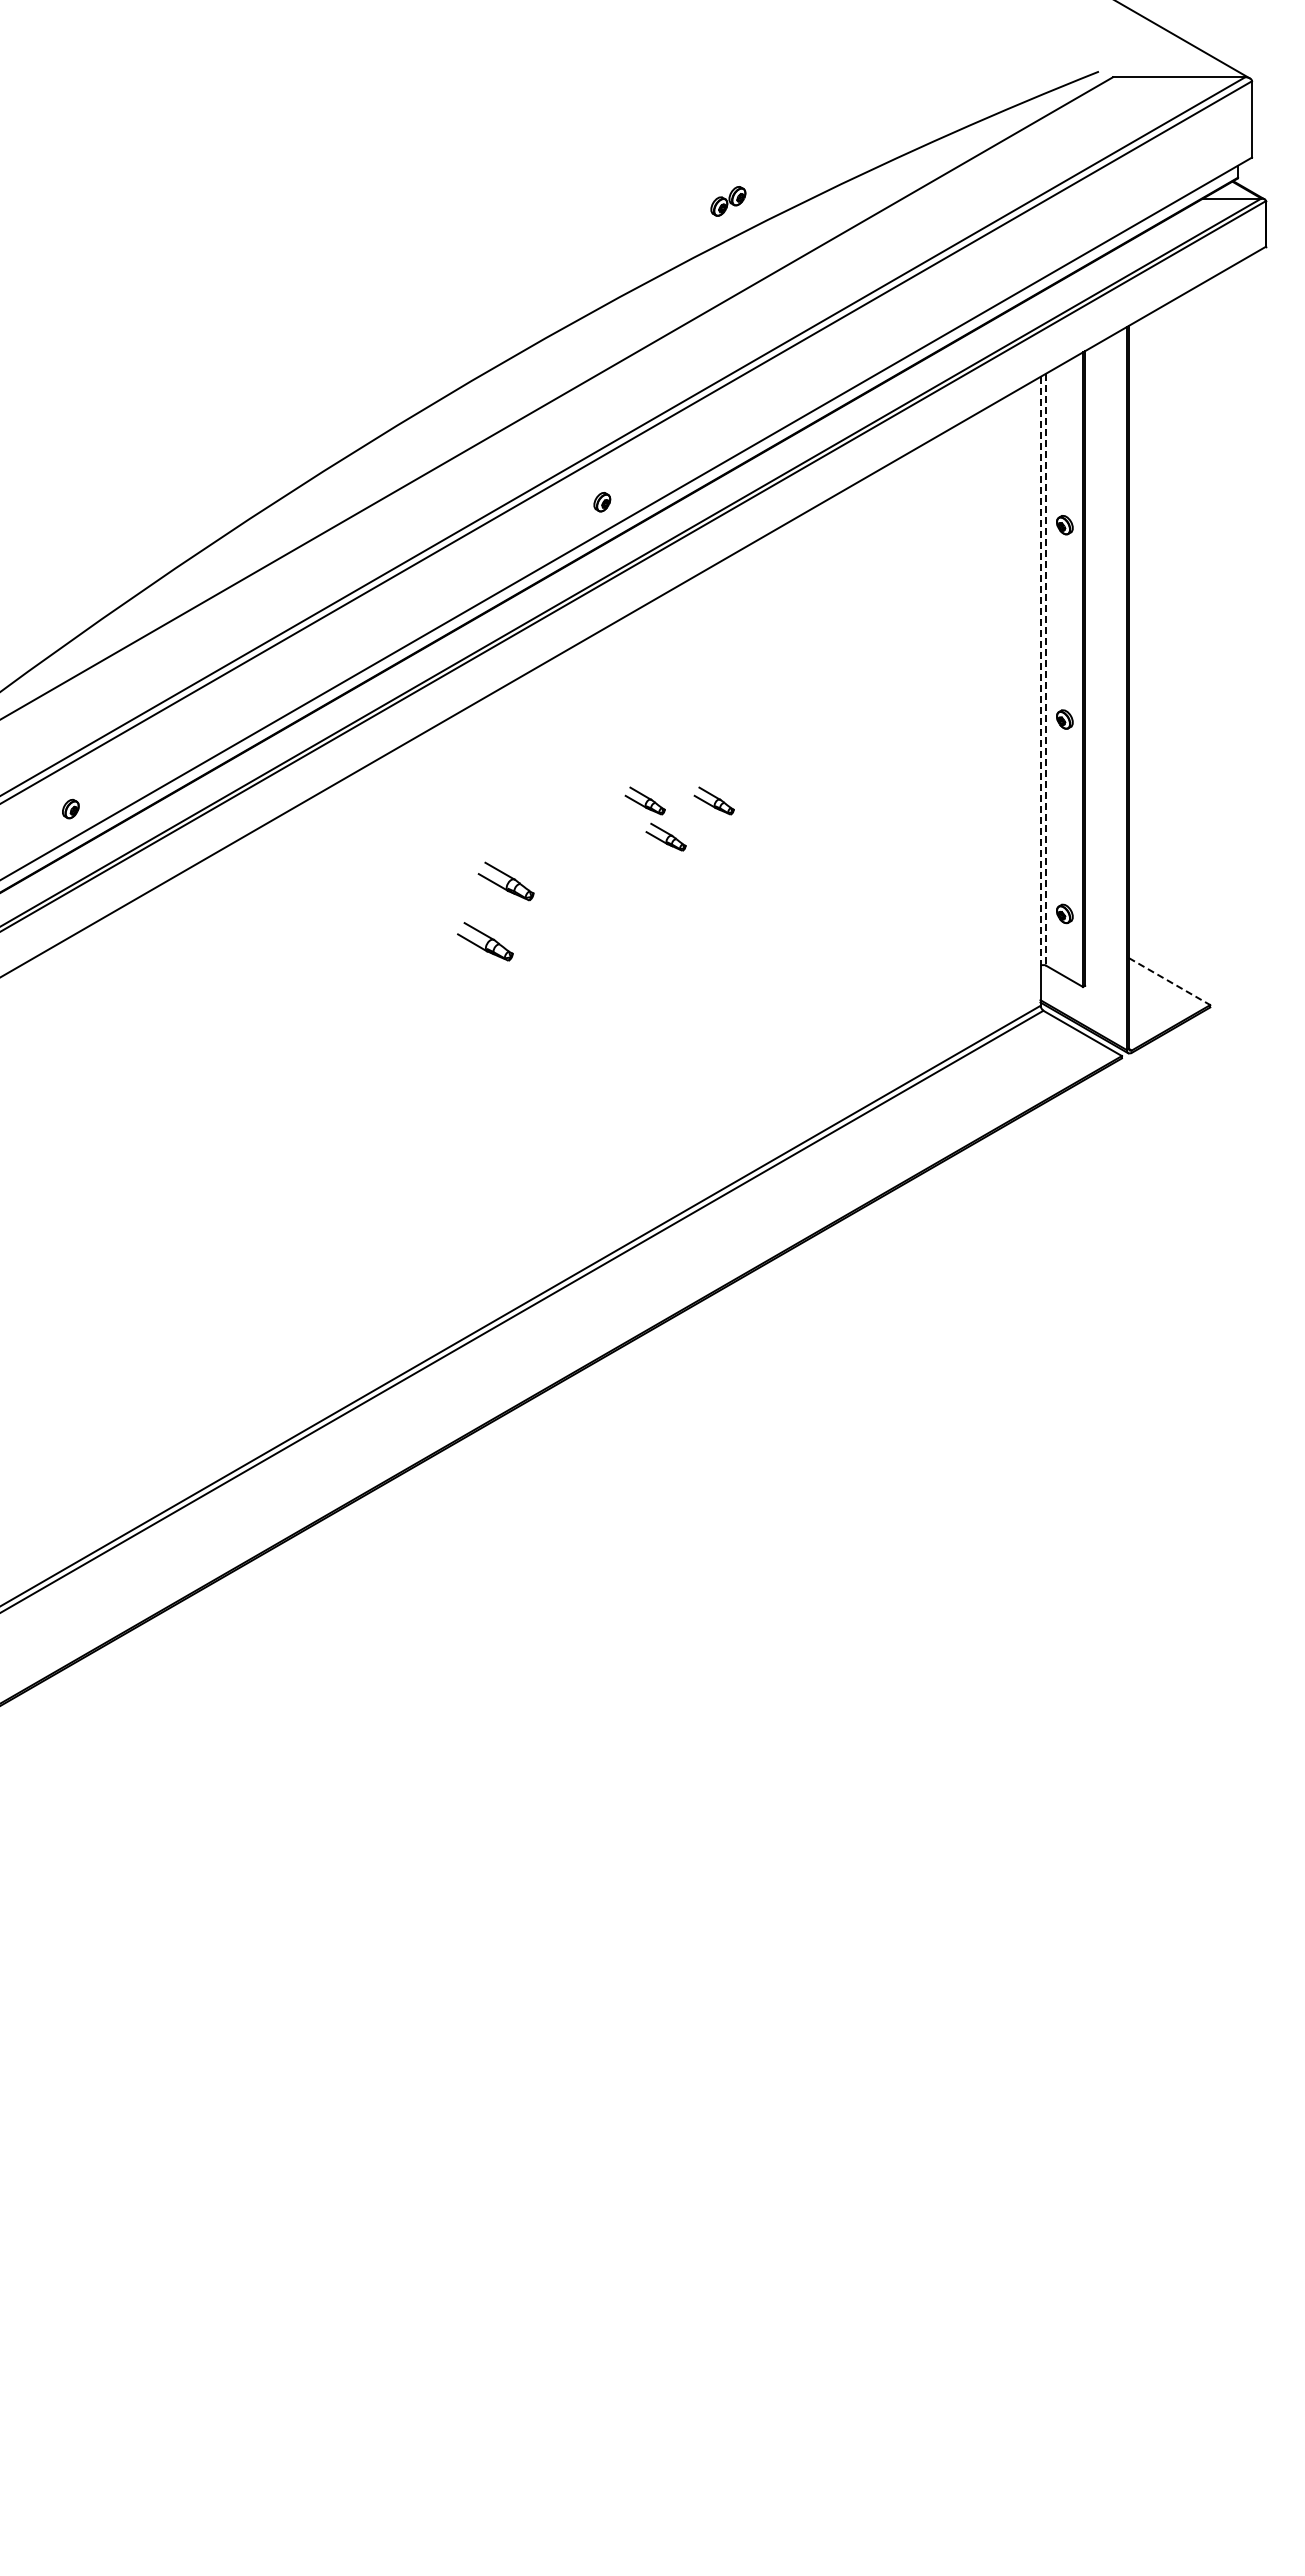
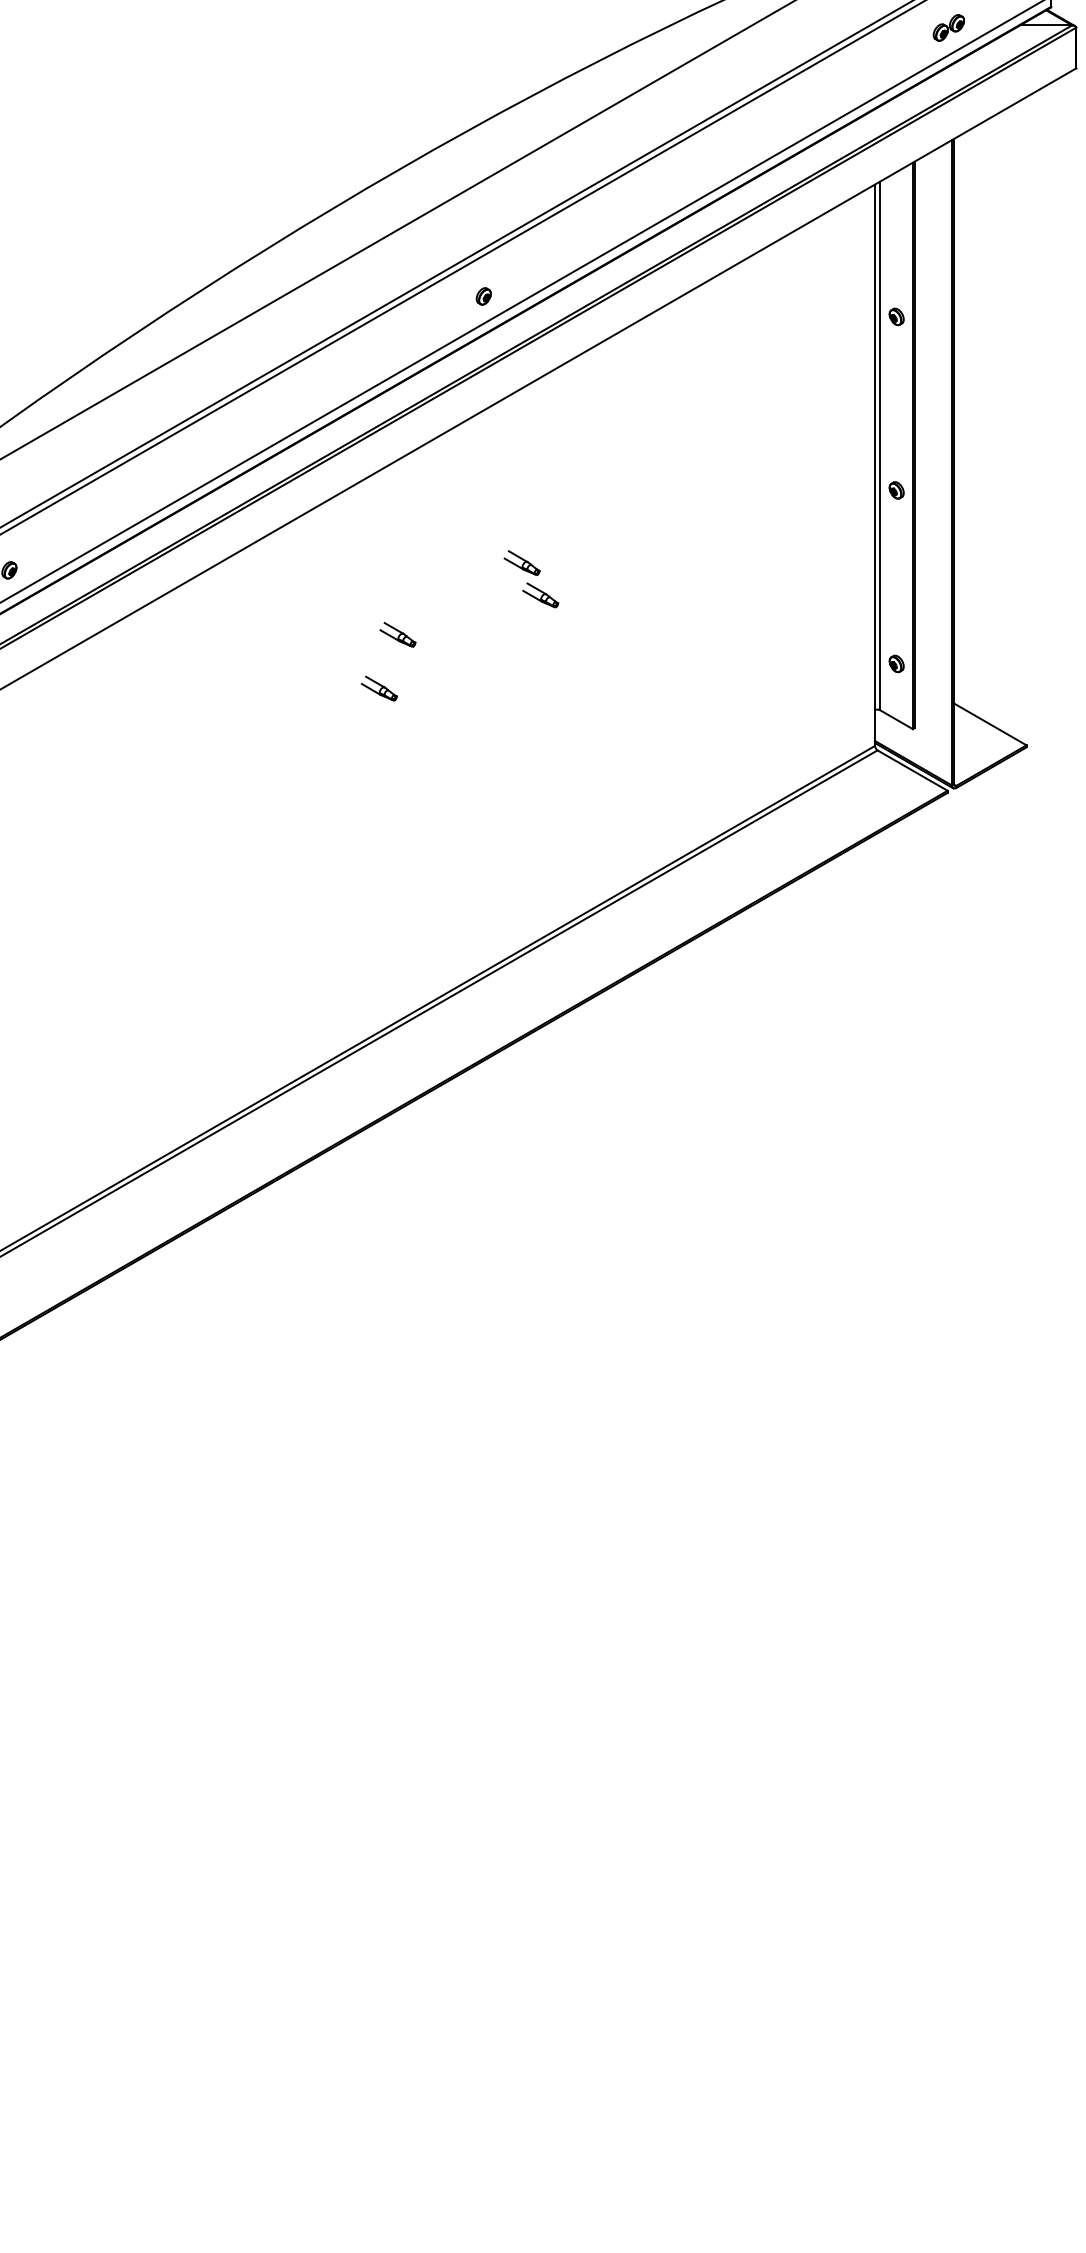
part: (728, 201) -> (949, 28), moved
line: (1046, 670) -> (880, 446), dashed -> solid
line: (1040, 671) -> (874, 447), dashed -> solid
part: (713, 800) -> (583, 562), removed
part: (505, 881) -> (397, 634), size x0.71
part: (484, 941) -> (378, 688), size x0.71
line: (1170, 981) -> (990, 724), dashed -> solid

